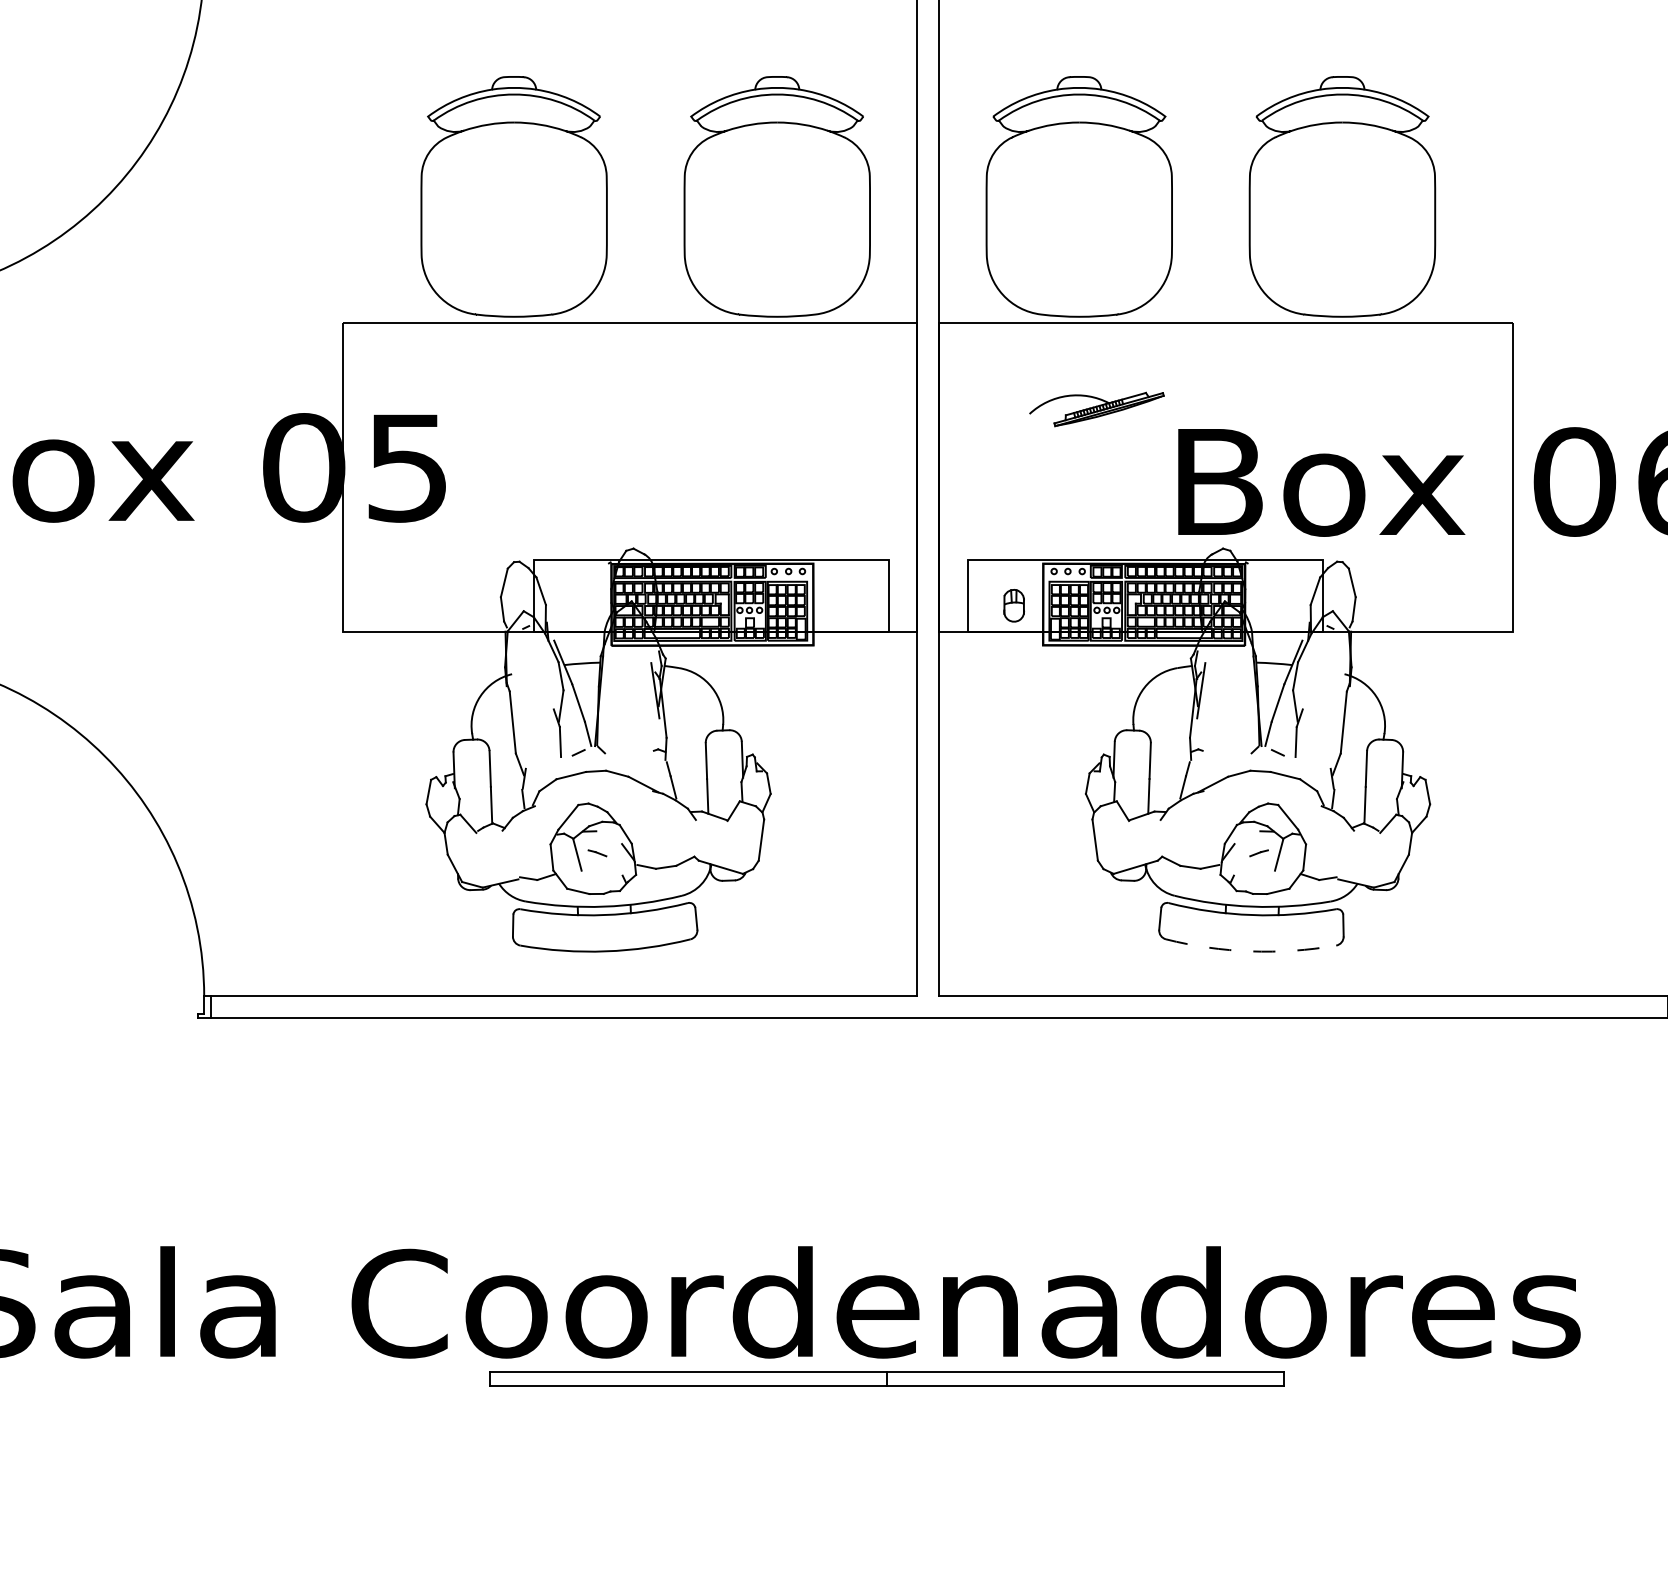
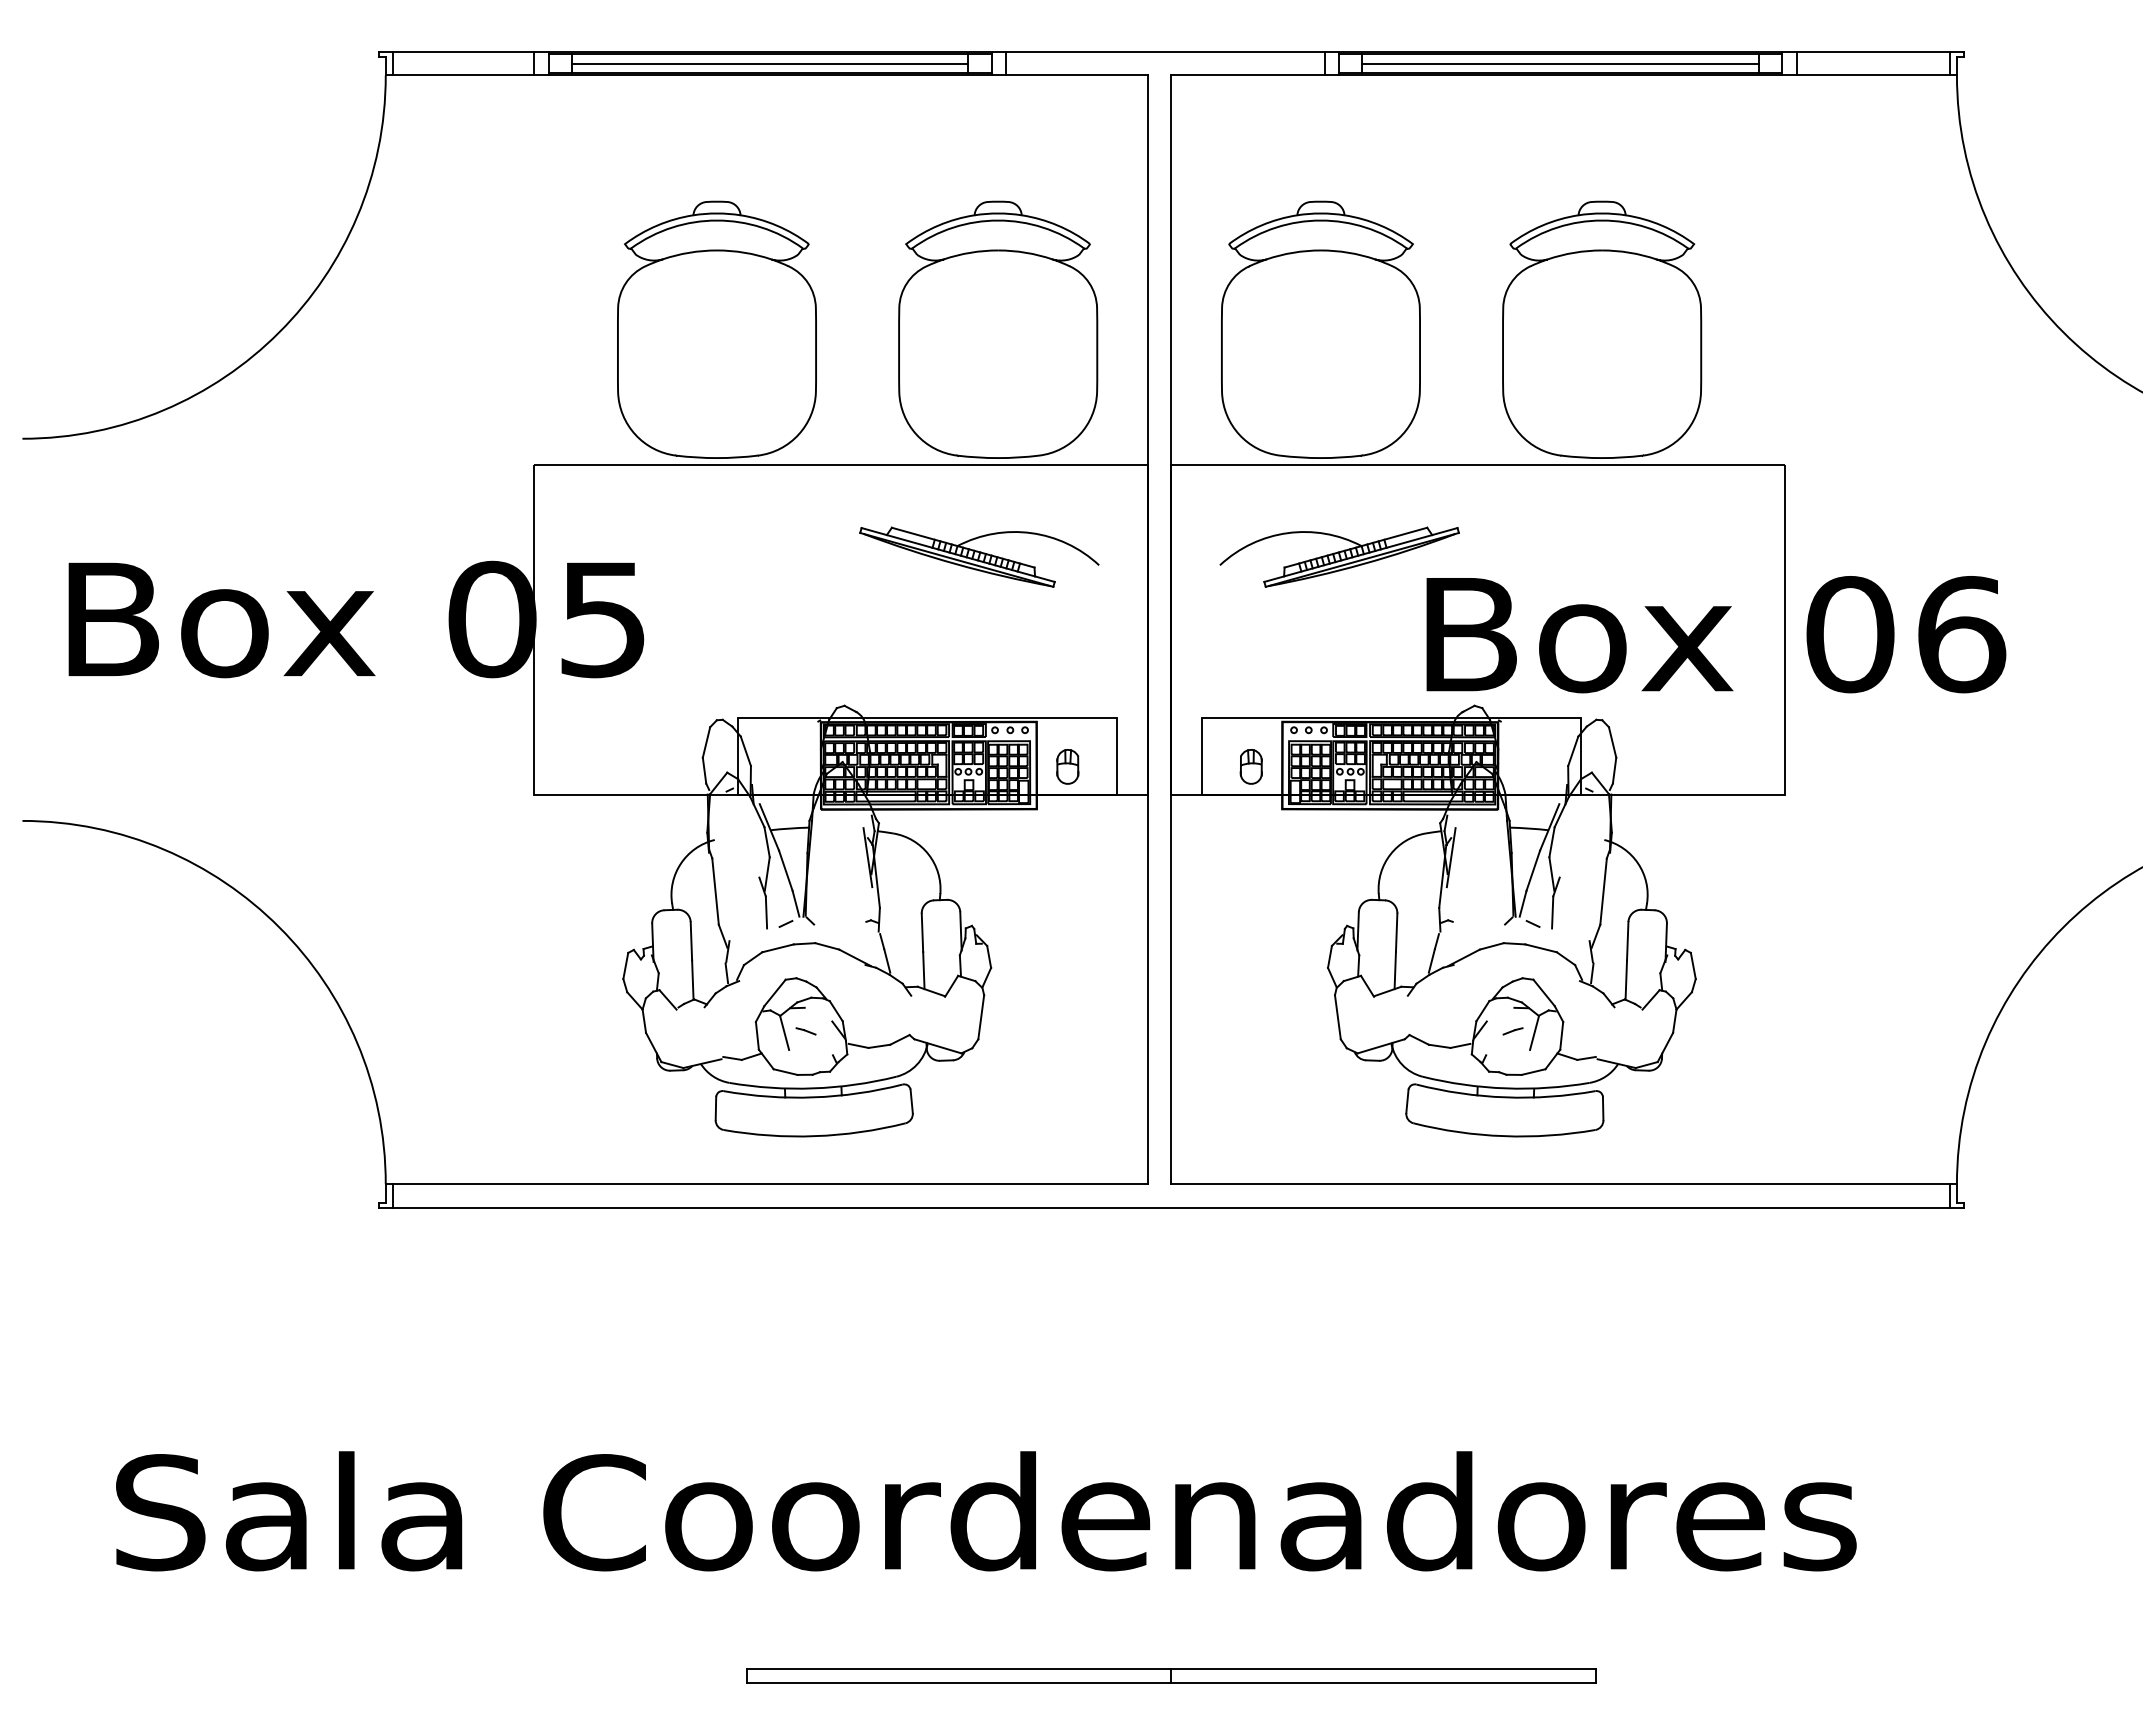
part: (759, 408) -> (979, 556), added
part: (1096, 408) -> (1339, 556), size x1.67
part: (842, 605) -> (1067, 766), added
arc: (1251, 951) -> (1504, 1136), dashed -> solid
part: (887, 1378) -> (1171, 1675), moved

